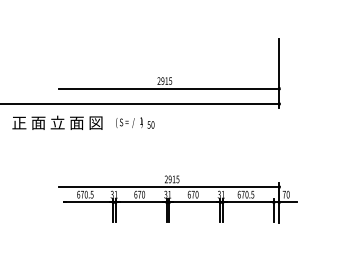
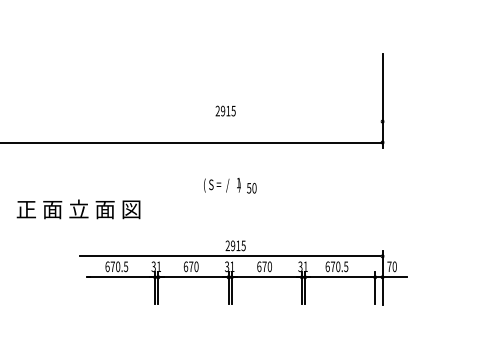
line: (167, 88) -> (229, 121), removed
text: (57, 122) -> (78, 209), moved
text: (135, 122) -> (230, 185), moved

